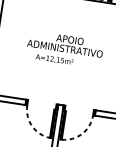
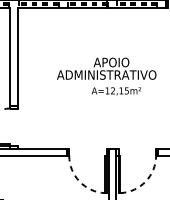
text: (53, 59) -> (115, 91), moved

